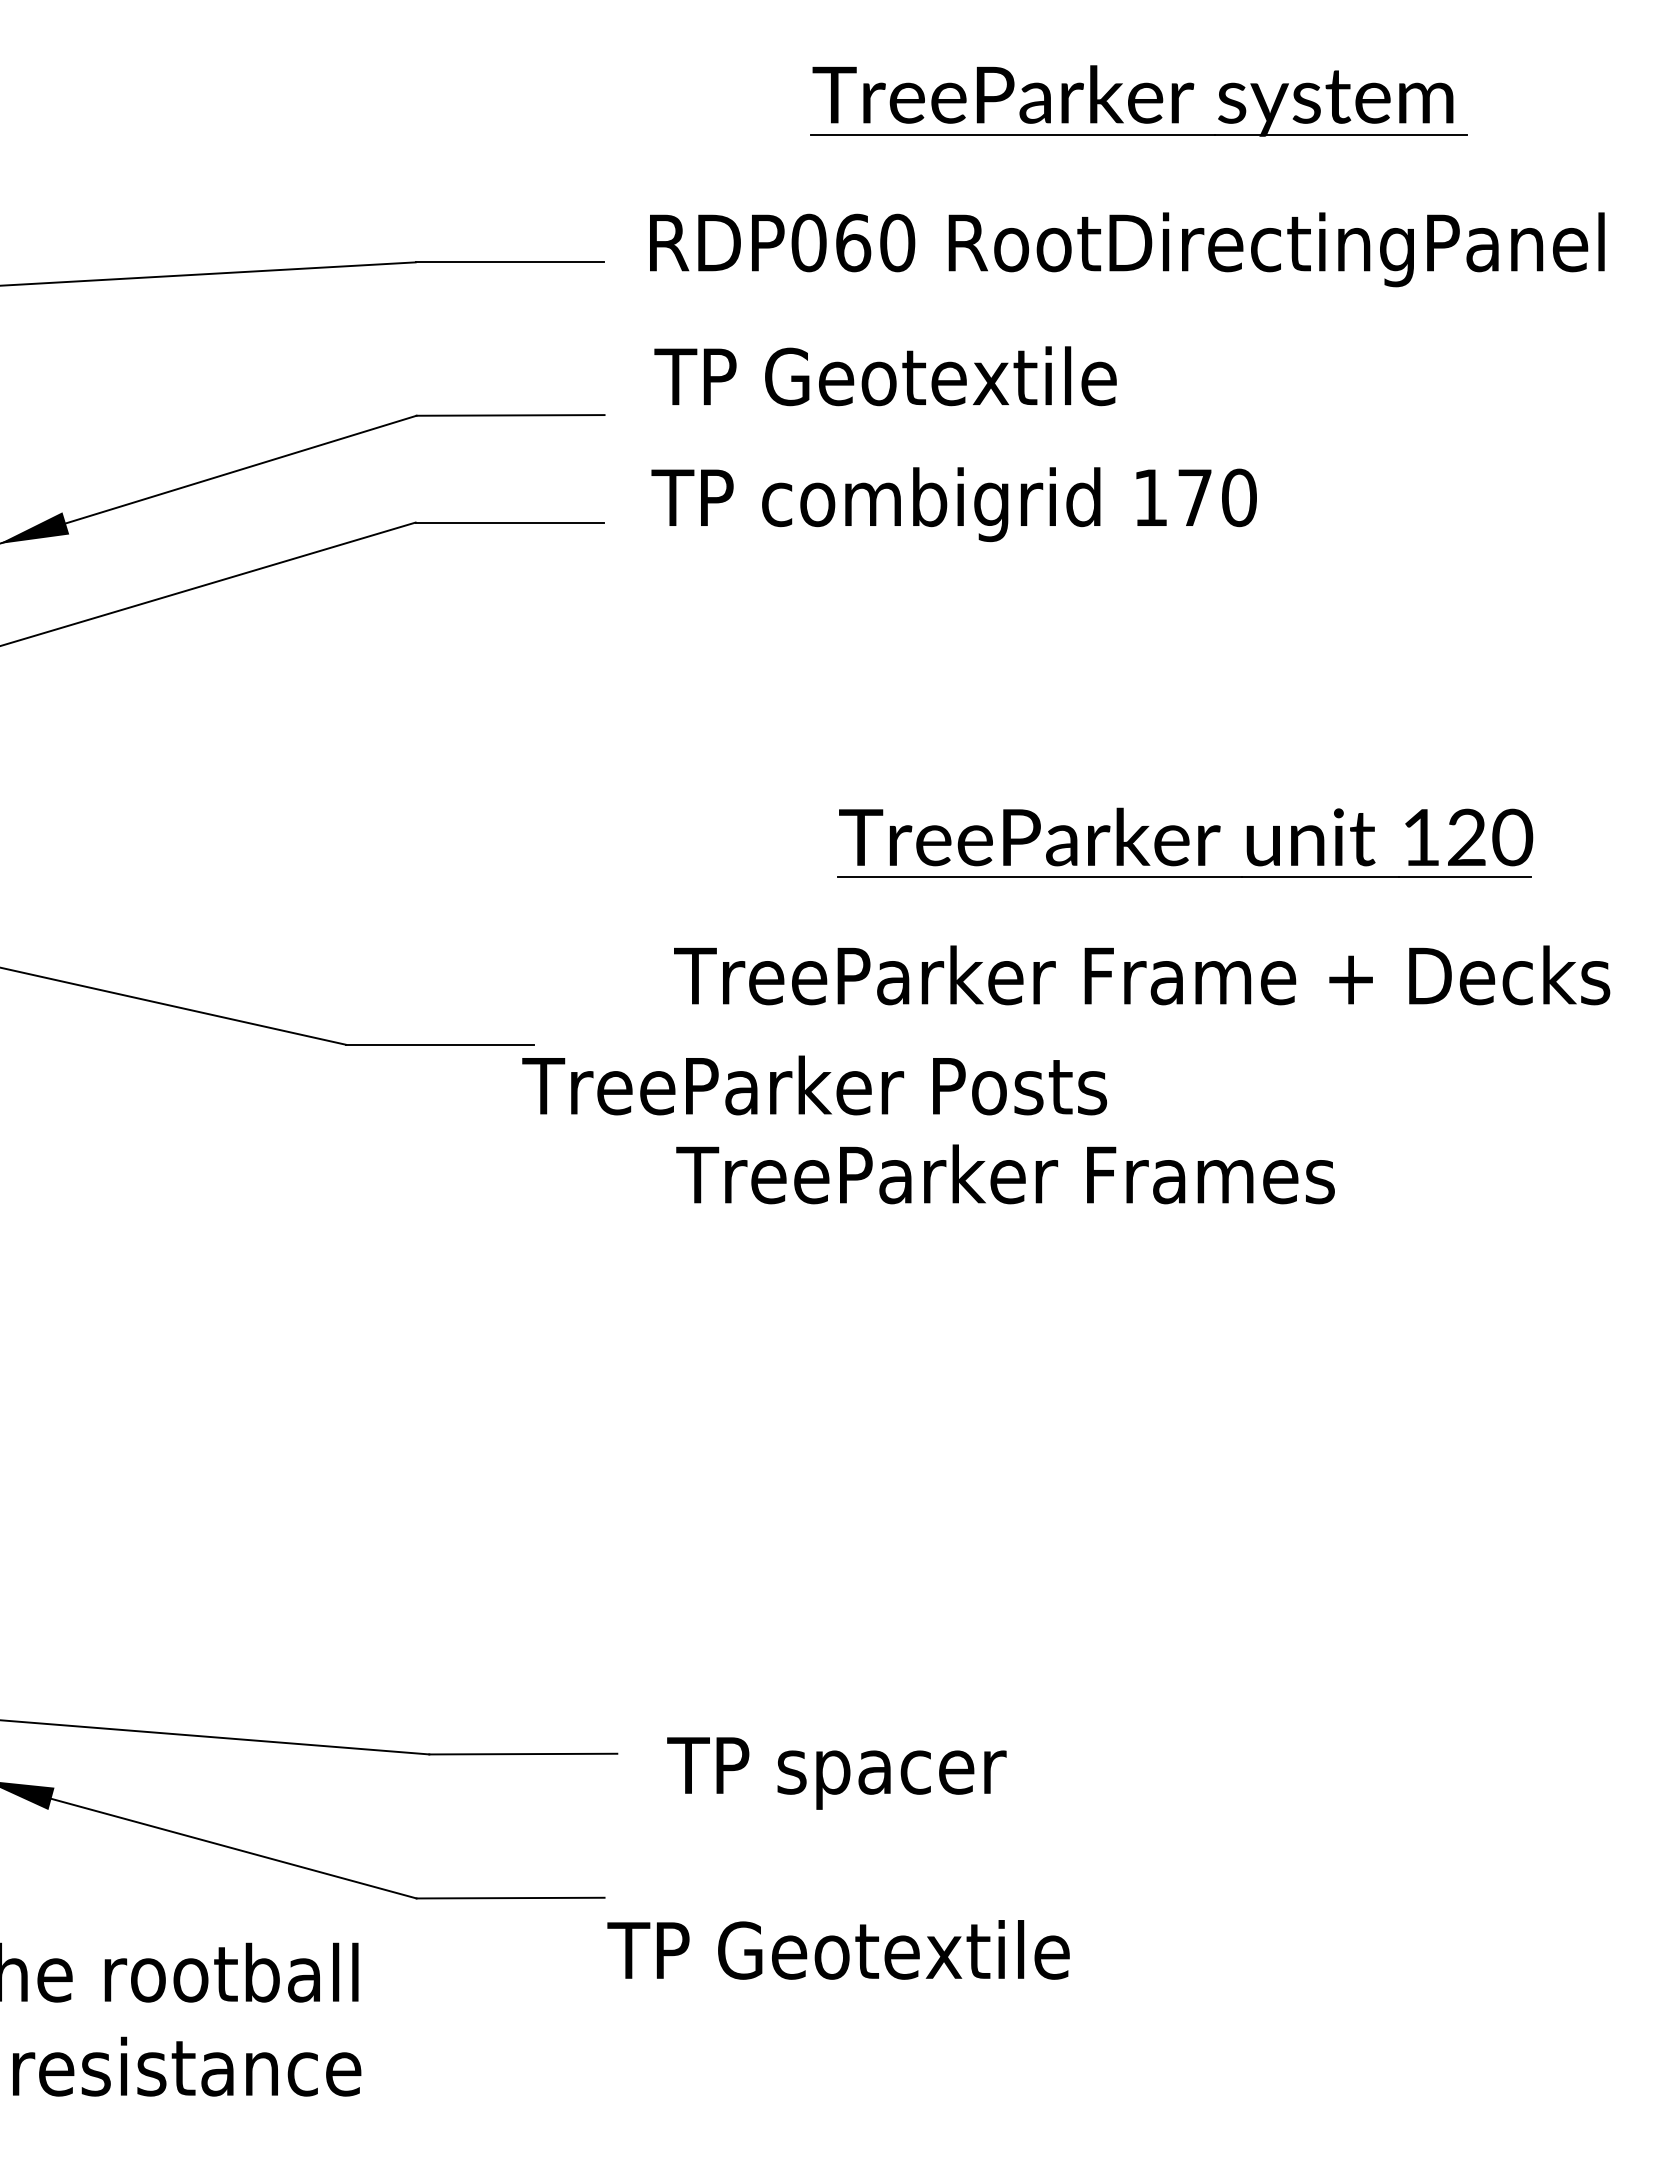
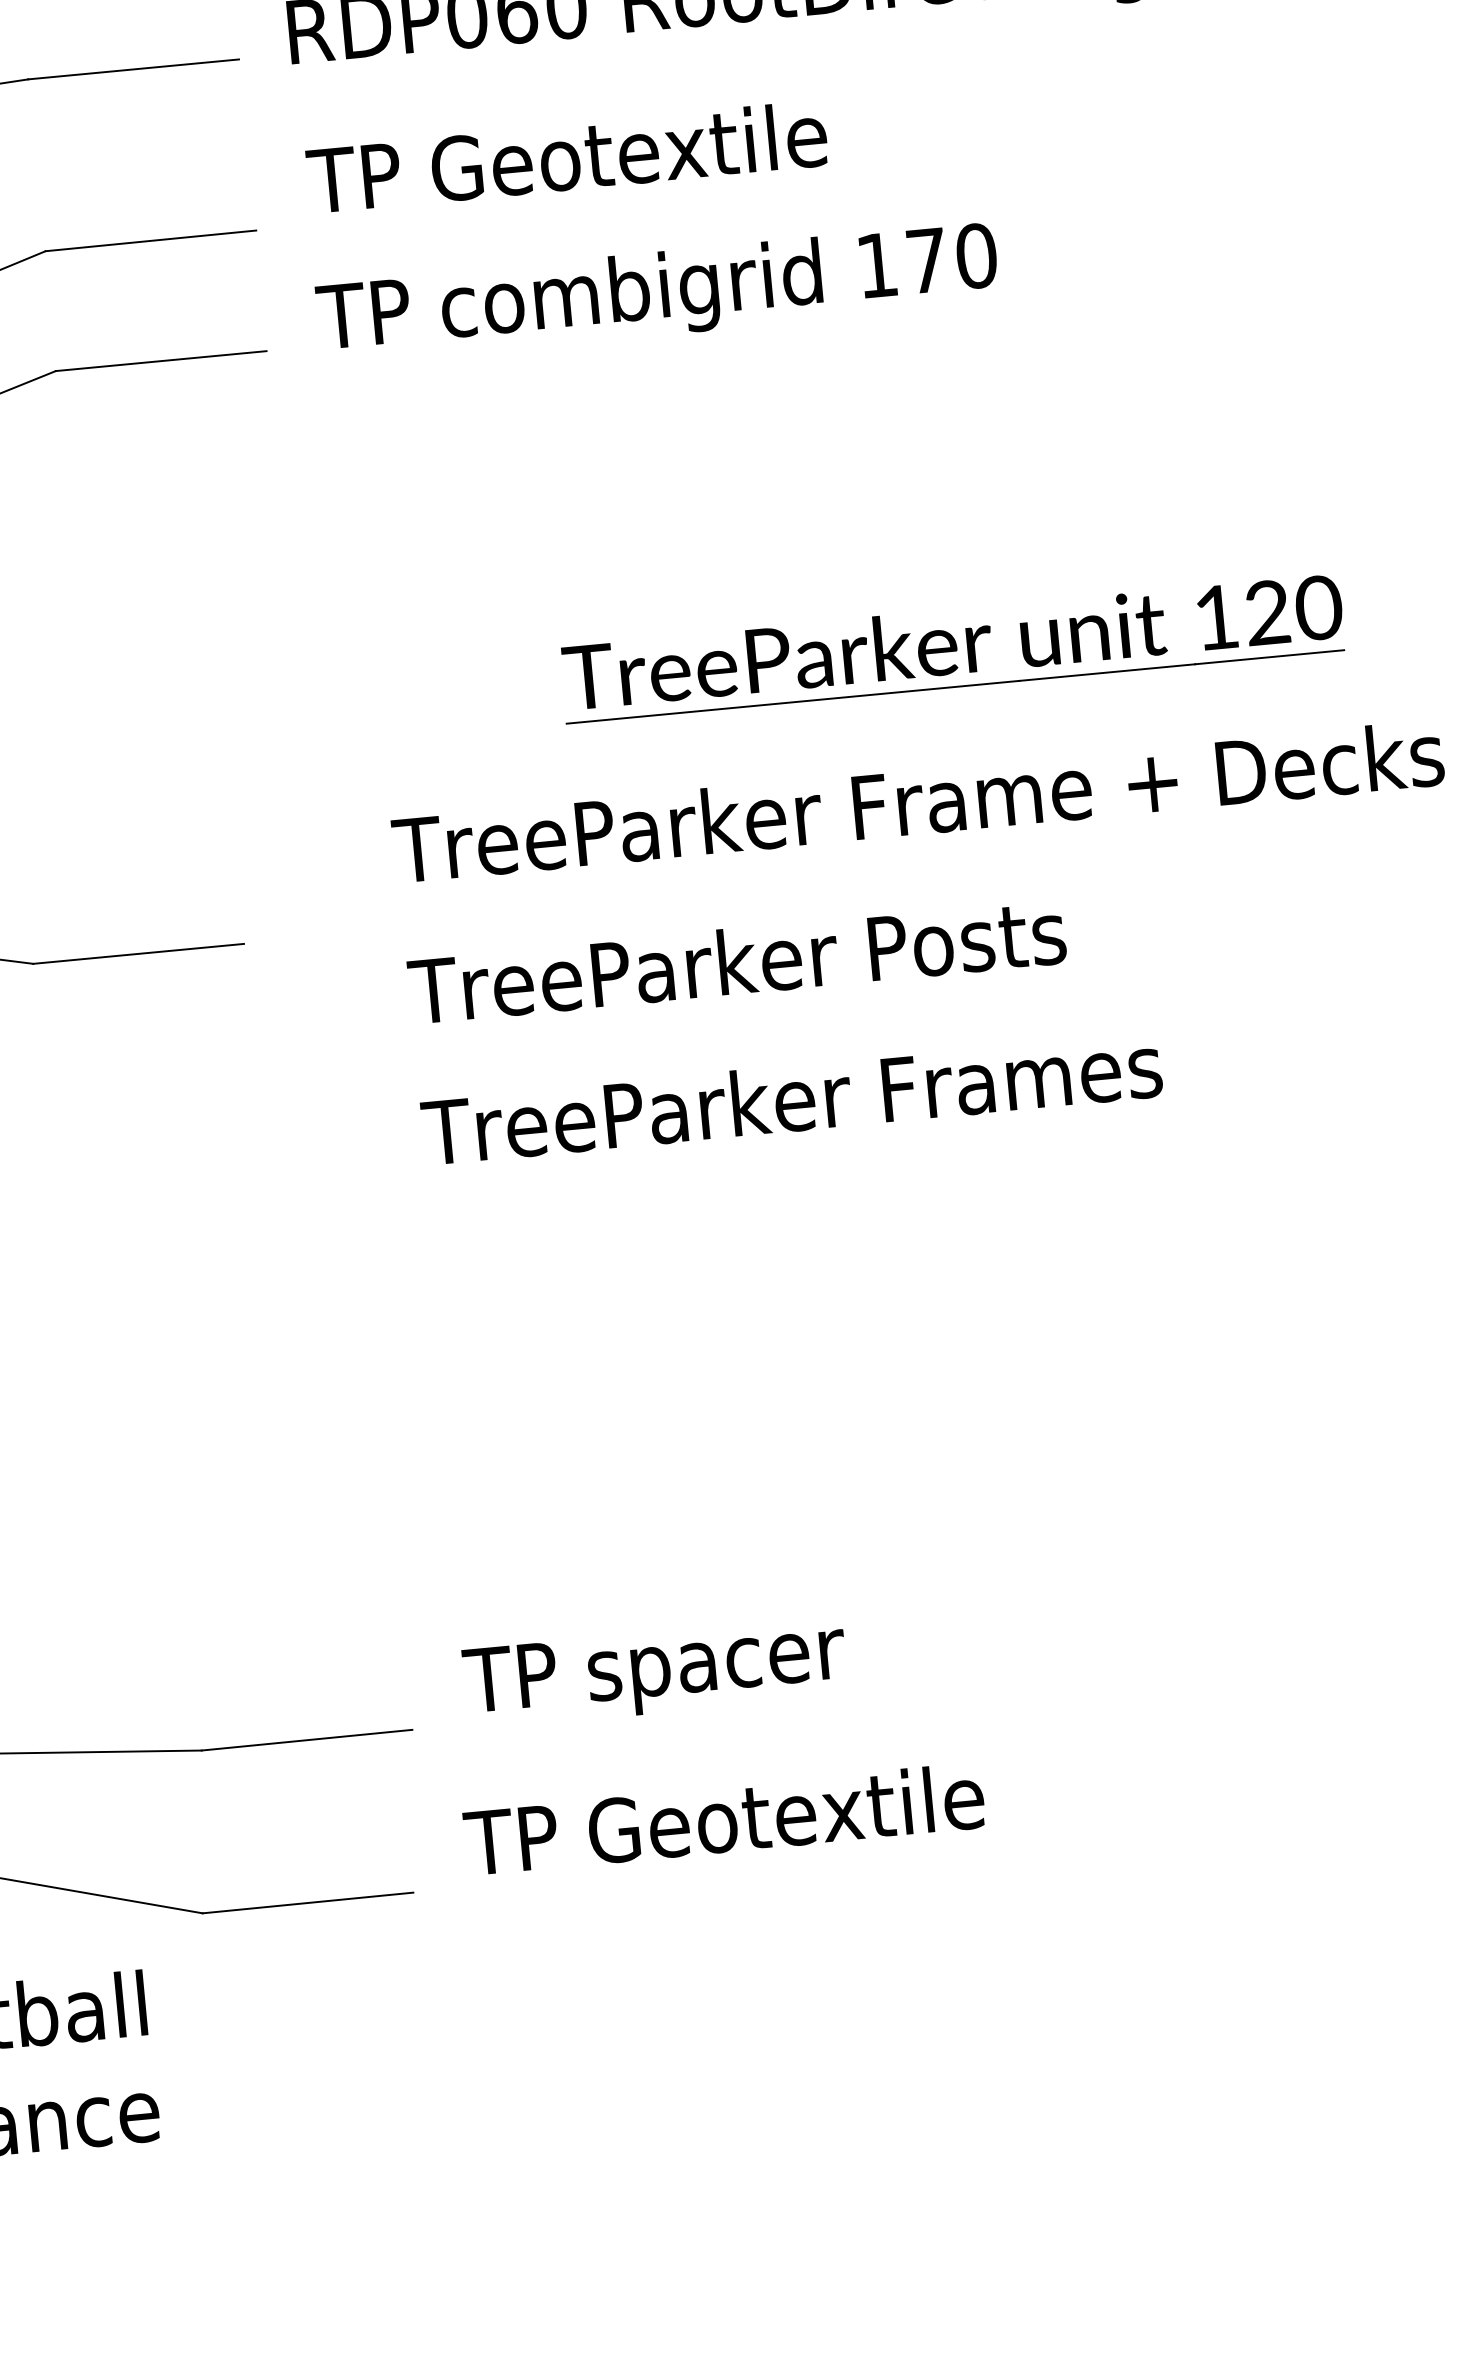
text: (814, 1085) -> (736, 961), moved
text: (1005, 1174) -> (791, 1098), moved
text: (836, 1773) -> (654, 1672), moved
text: (838, 1949) -> (724, 1818), moved

